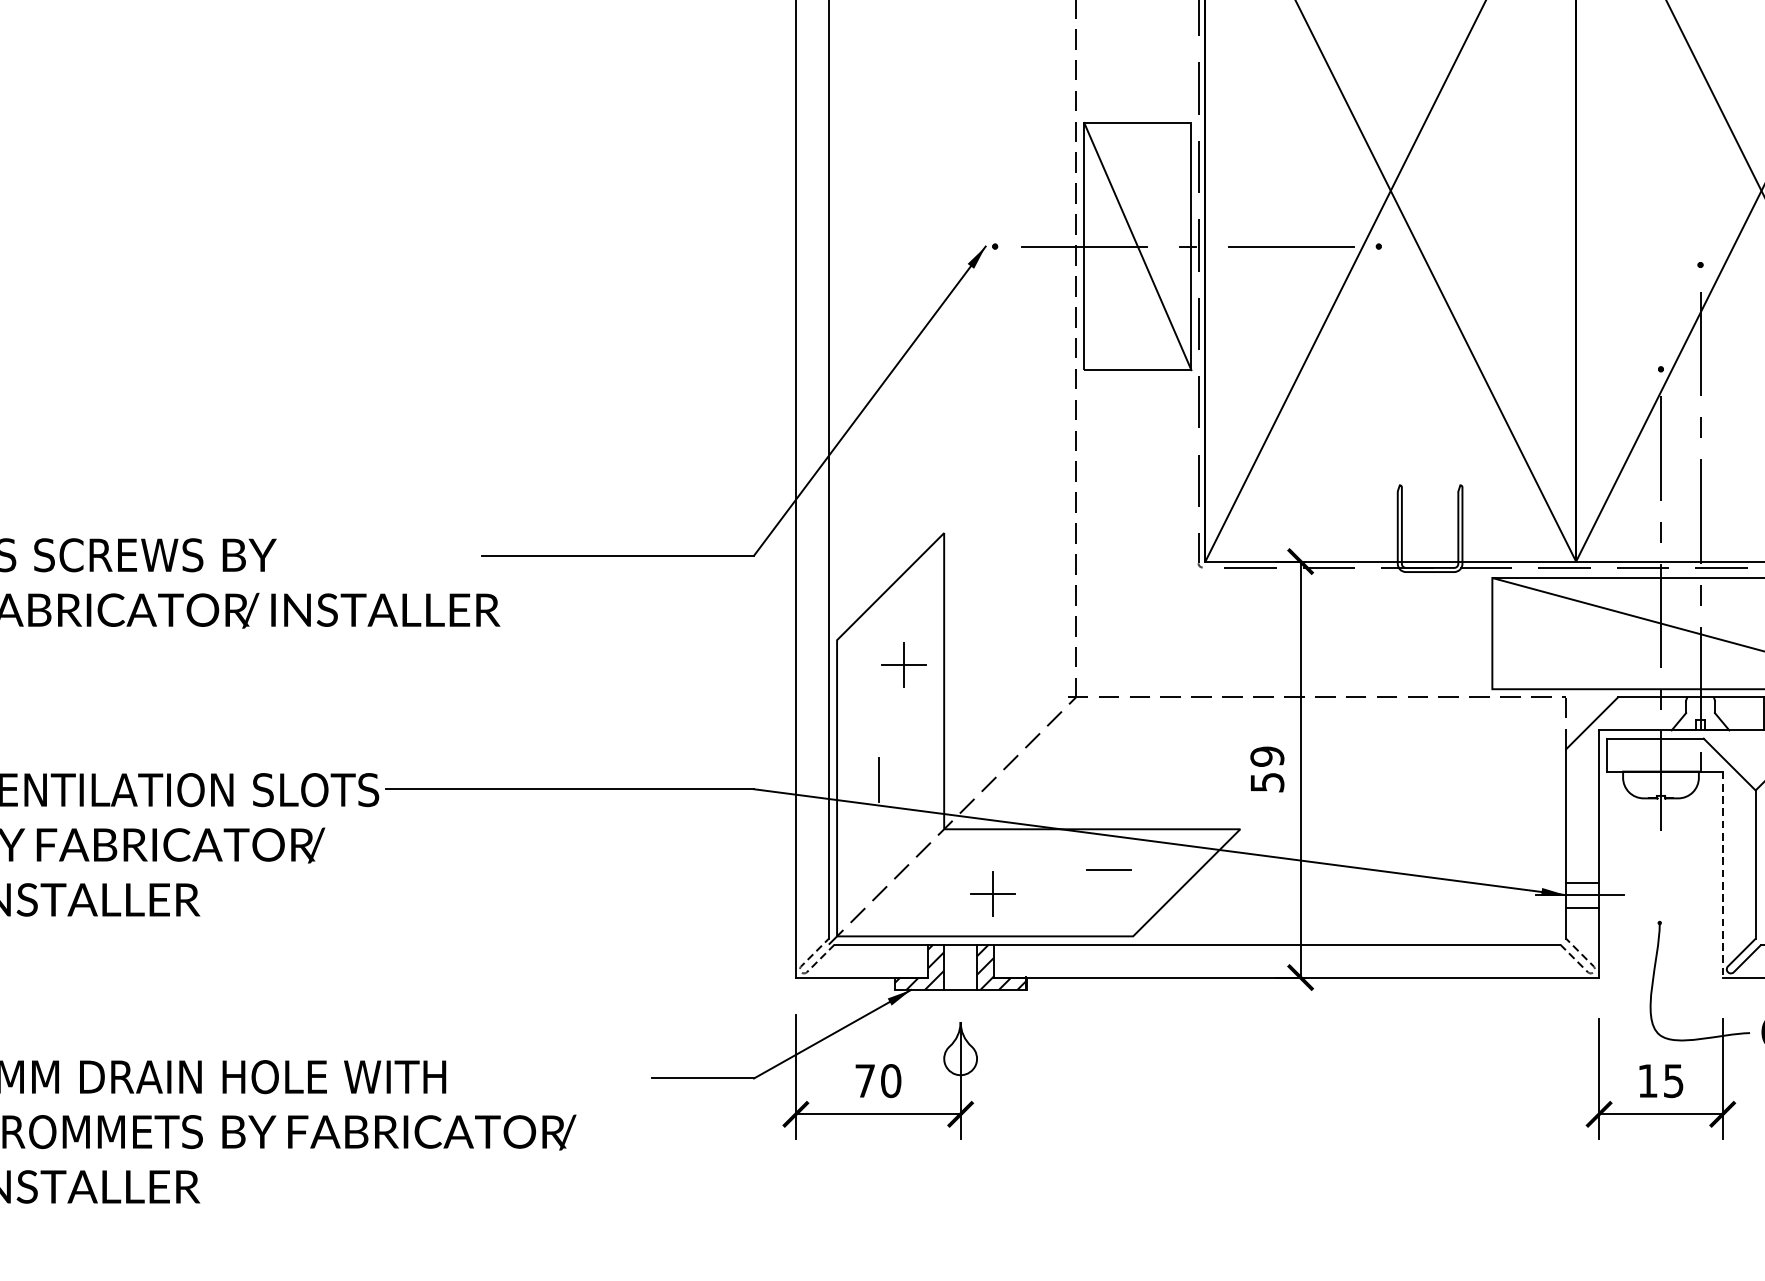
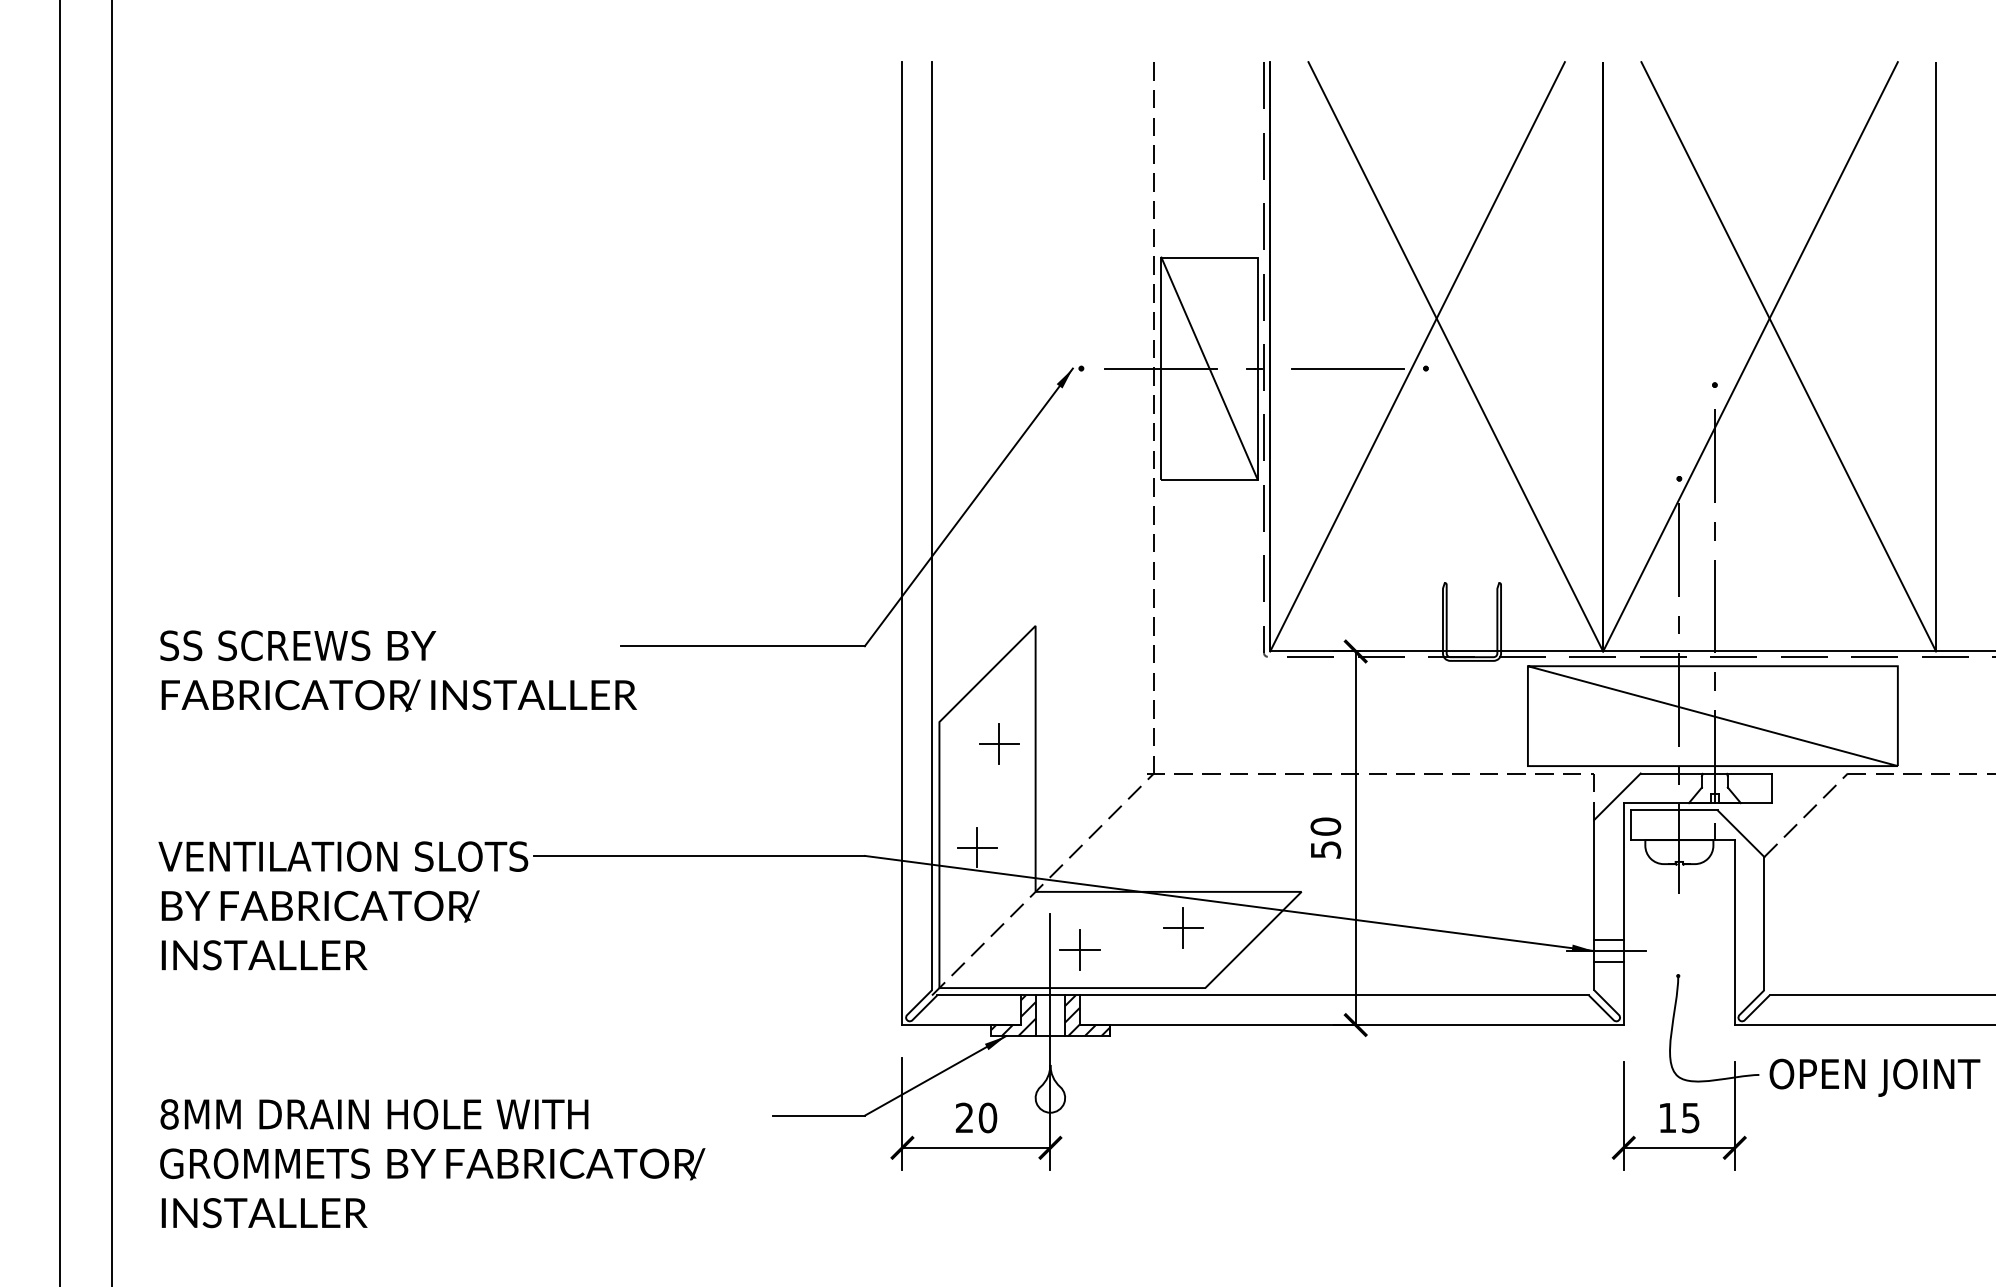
text: (1266, 756) -> (1325, 826), 59 -> 50
line: (879, 779) -> (977, 847), added
line: (1108, 868) -> (1183, 927), added
line: (1722, 875) -> (1734, 933), dashed -> solid
line: (960, 937) -> (1050, 989), added
line: (801, 972) -> (907, 1020), dashed -> solid
line: (1593, 972) -> (1618, 1020), dashed -> solid
text: (864, 1080) -> (964, 1117), 70 -> 20

